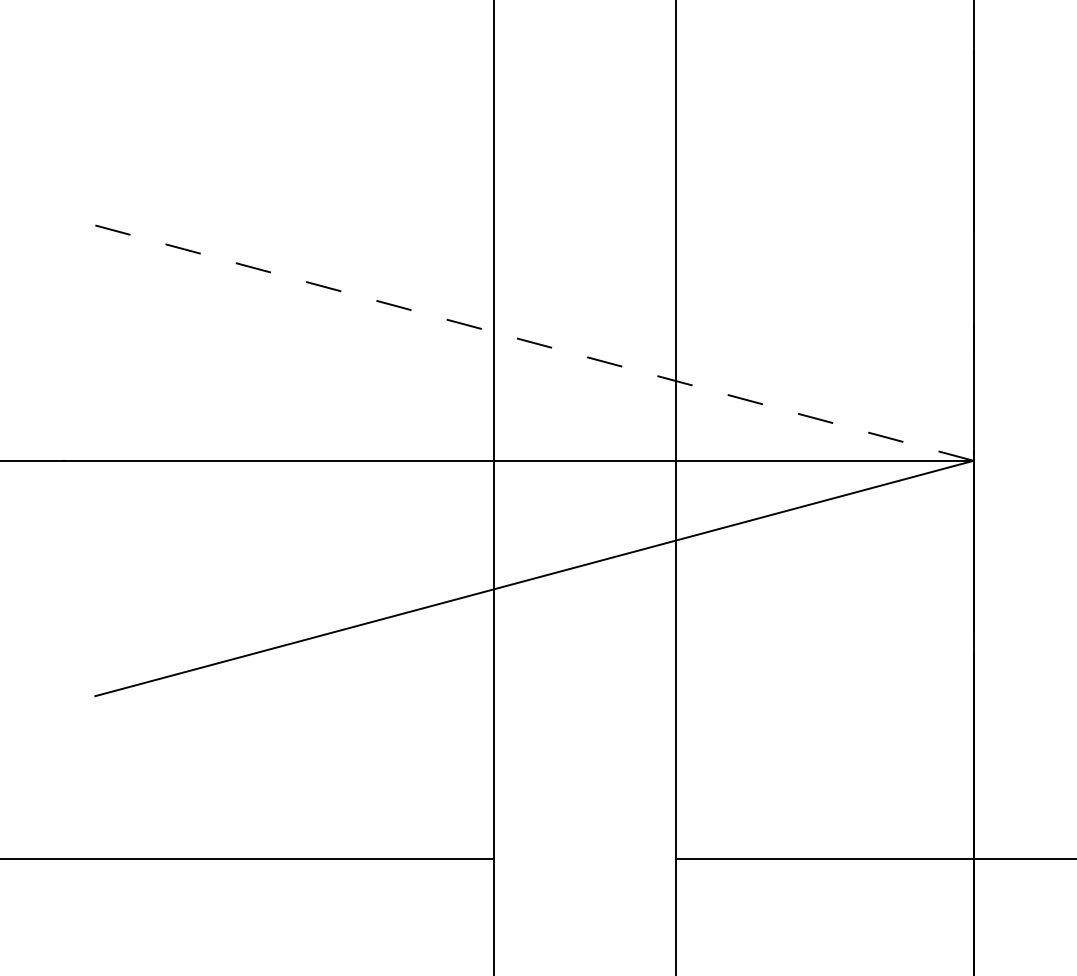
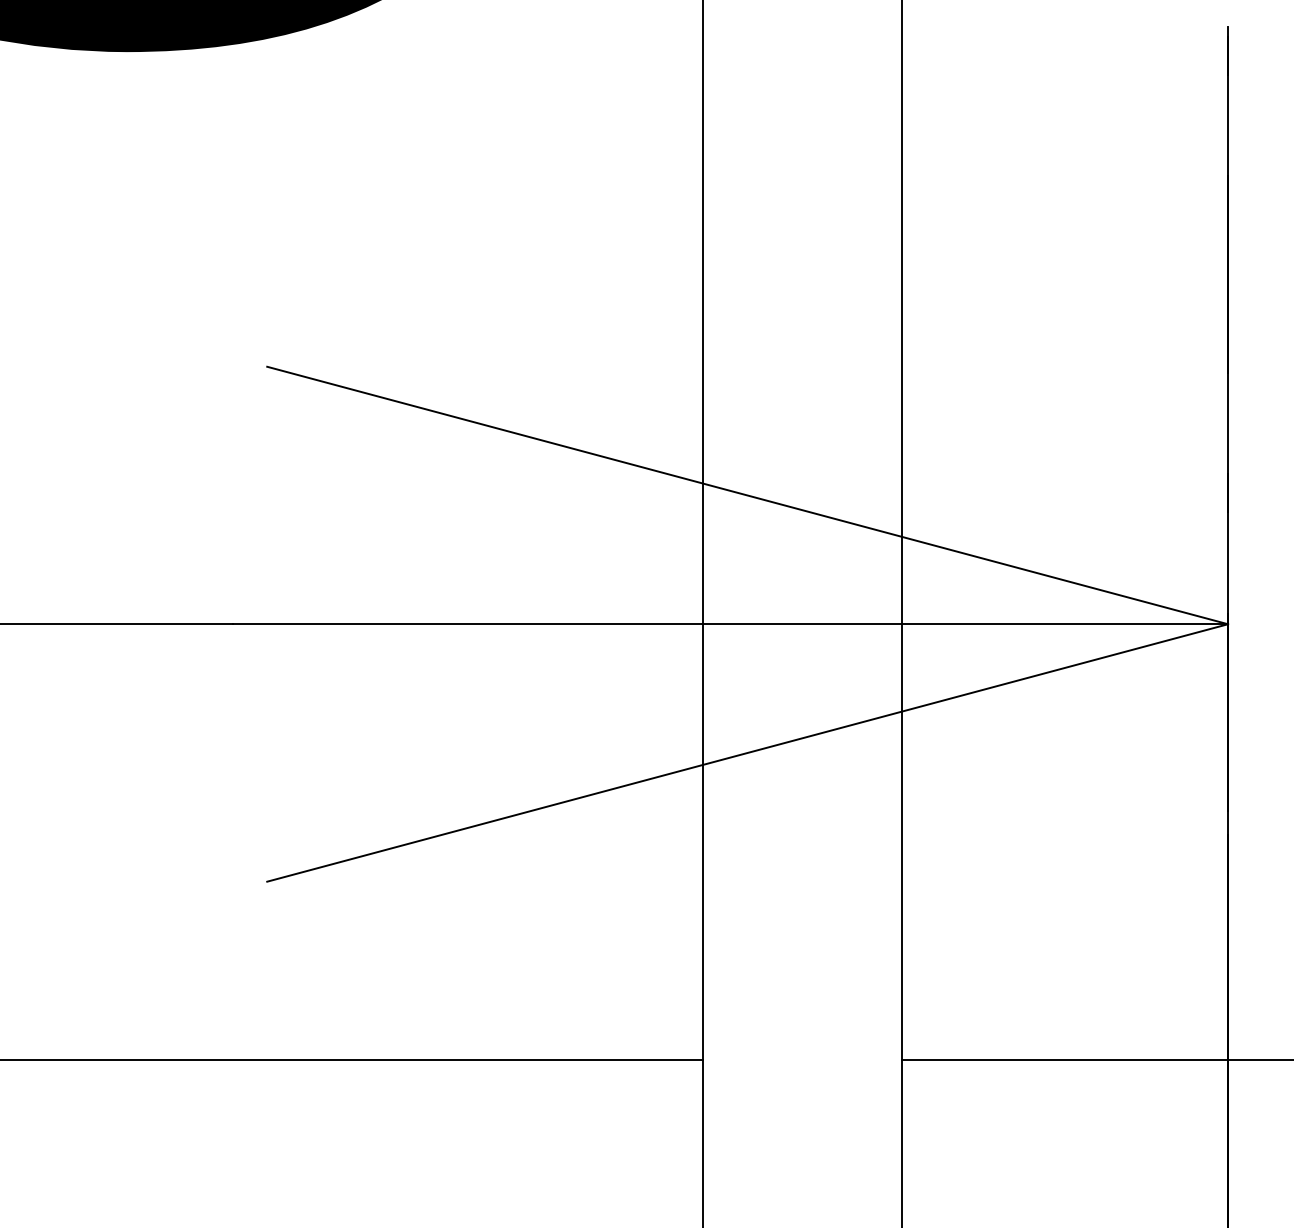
line: (535, 343) -> (748, 495), dashed -> solid

